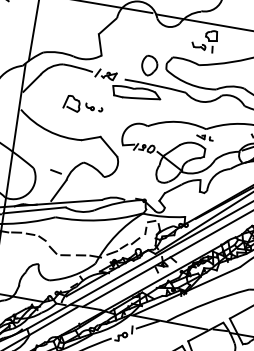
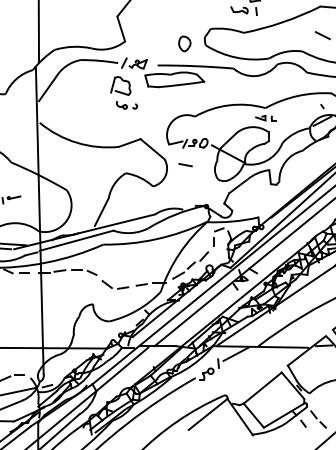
part: (149, 65) -> (184, 43), size x0.62
part: (72, 103) -> (120, 85), moved
line: (55, 172) -> (185, 165), moved

